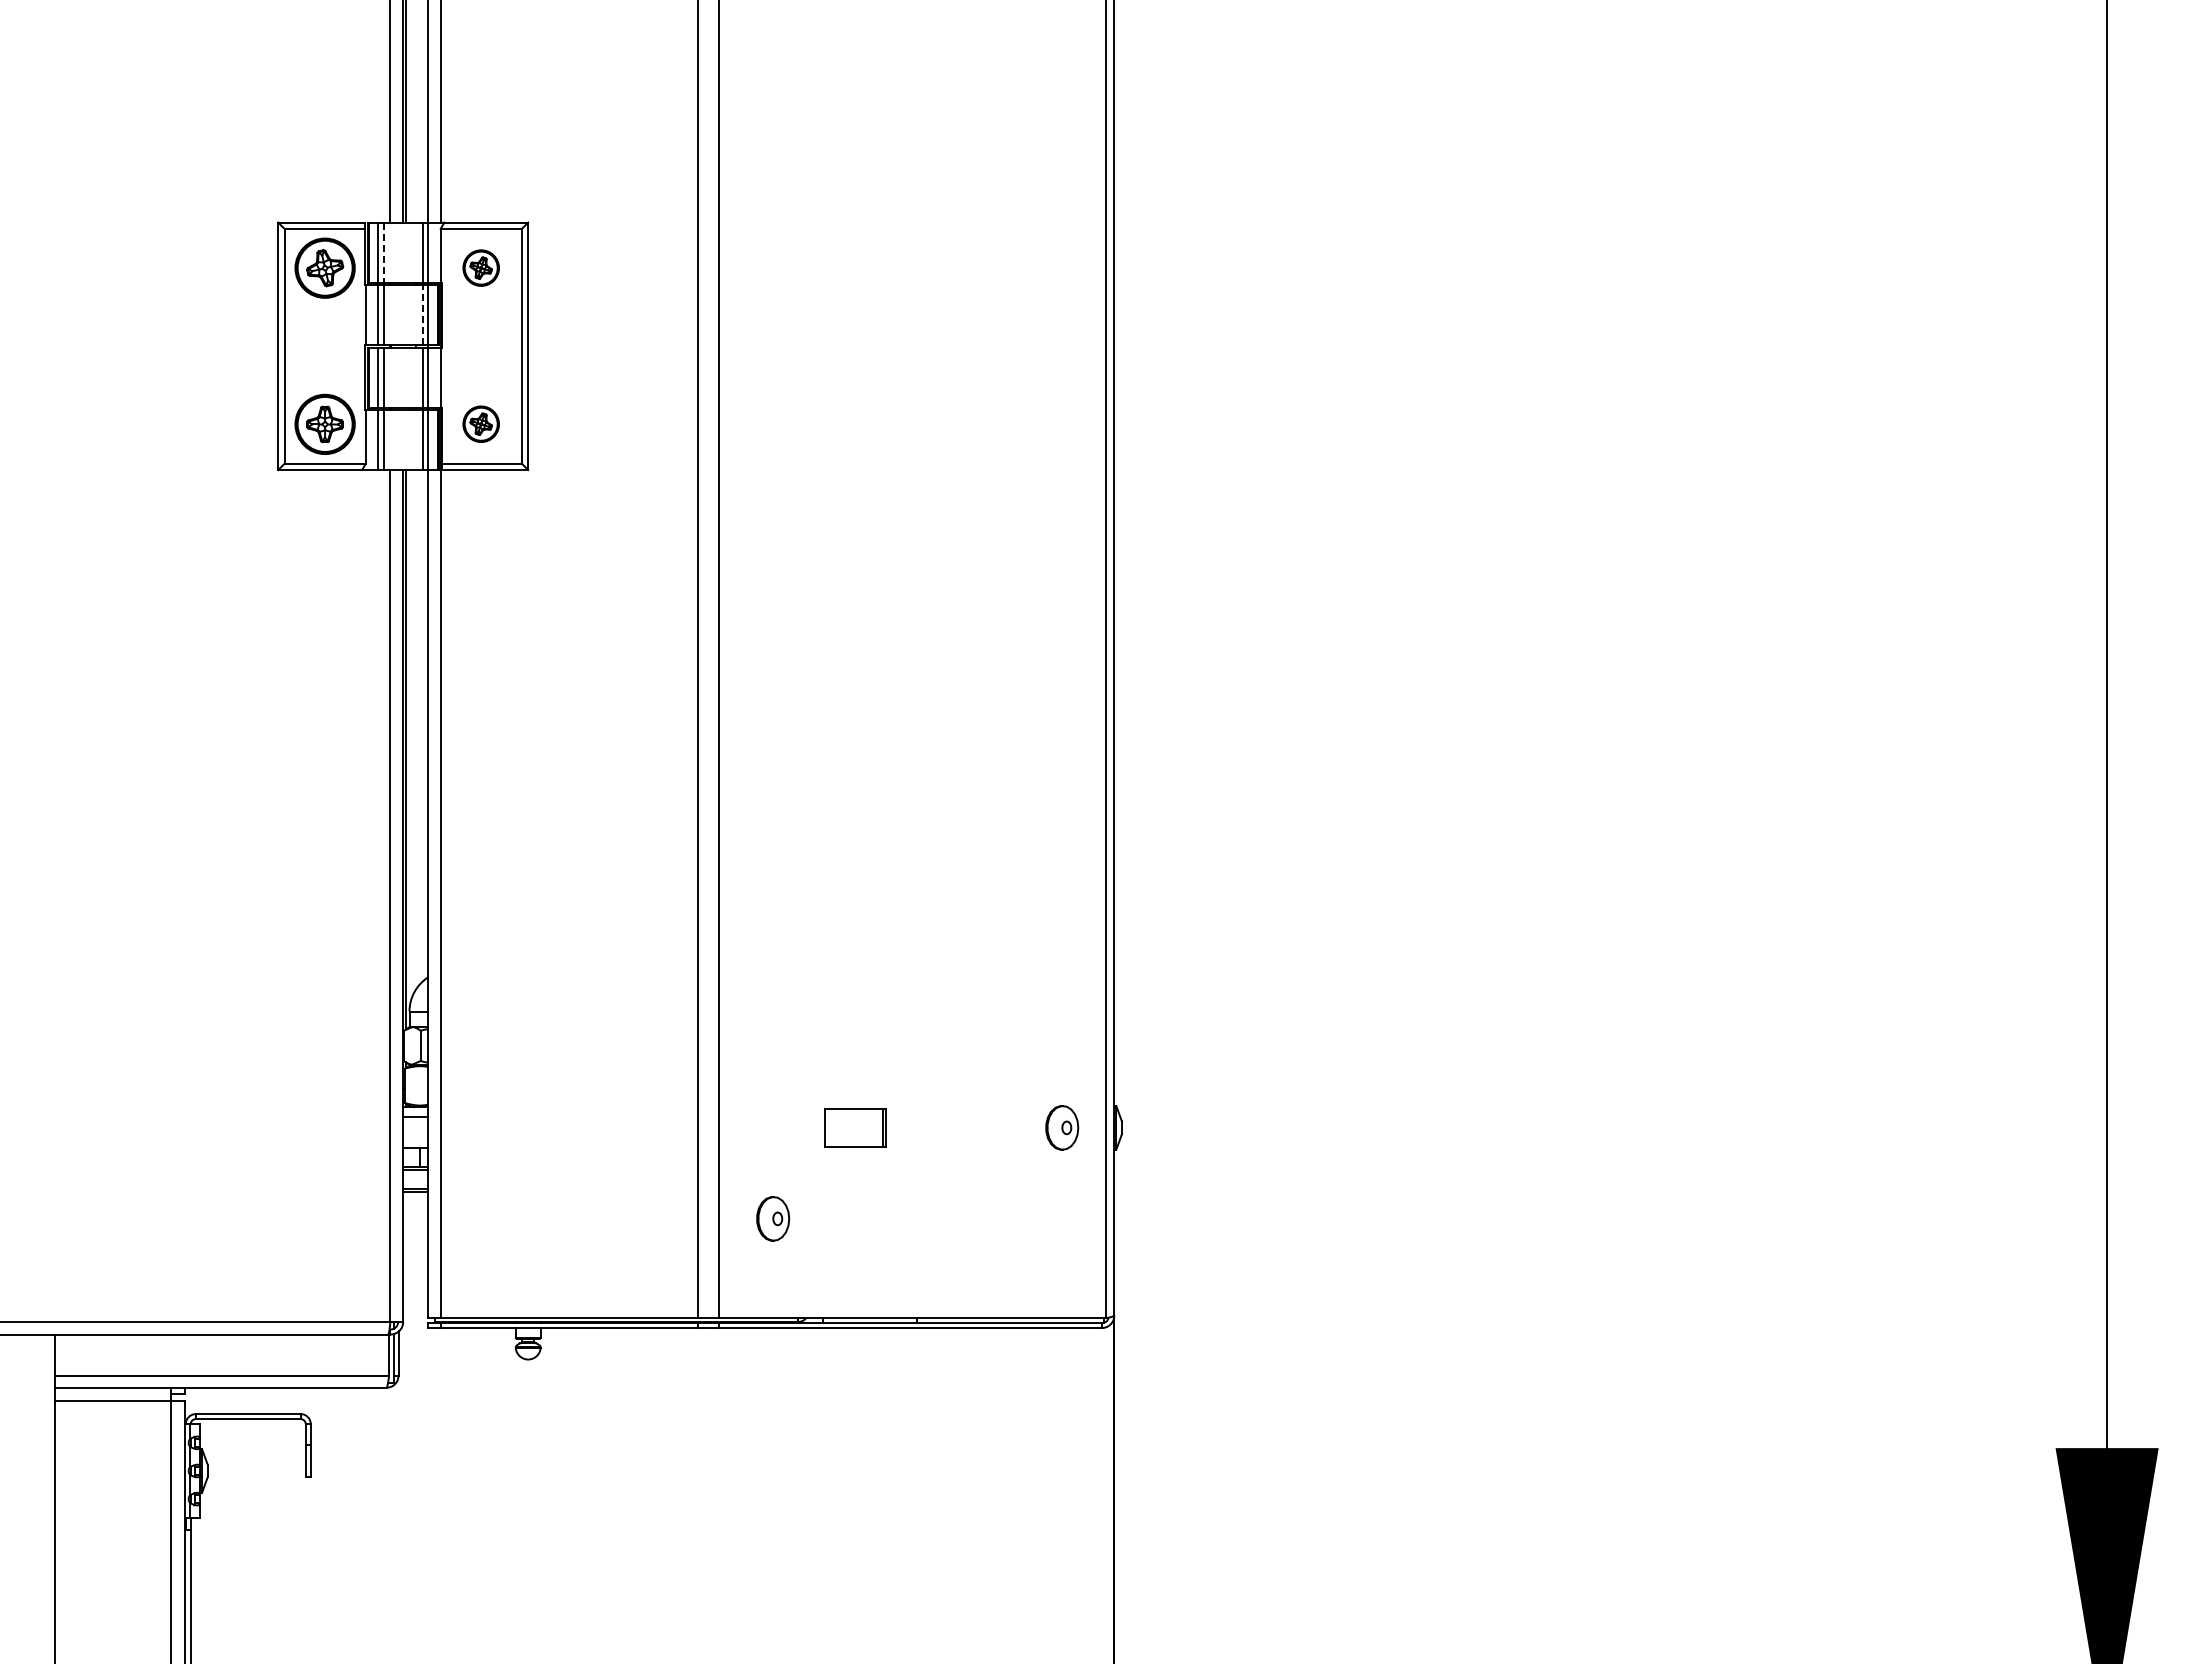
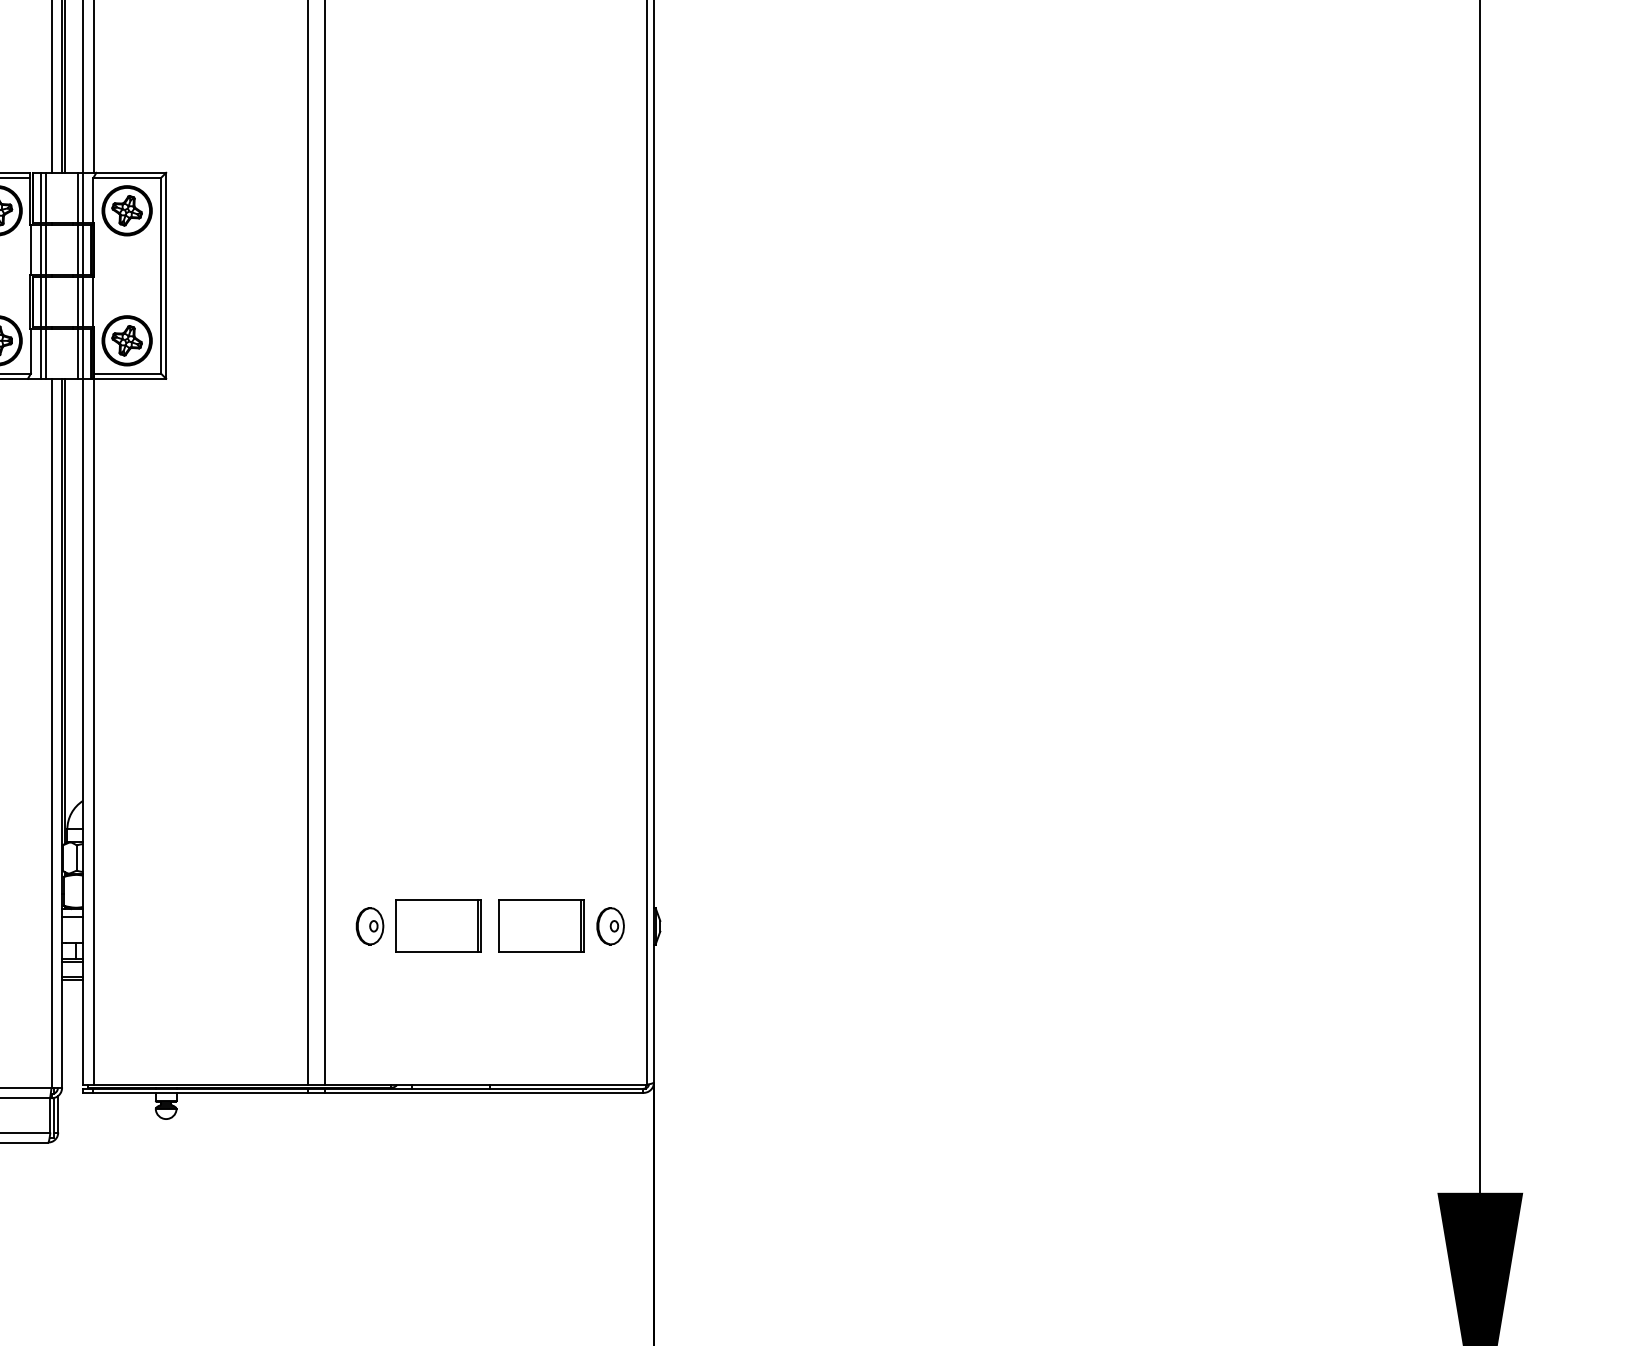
line: (383, 252) -> (45, 197), dashed -> solid
part: (480, 267) -> (126, 210), size x1.67
line: (422, 315) -> (78, 250), dashed -> solid
part: (480, 423) -> (126, 340), size x1.67
part: (854, 1127) -> (437, 925), size x1.67
part: (978, 1127) -> (540, 925), added
part: (773, 1218) -> (370, 925), moved

